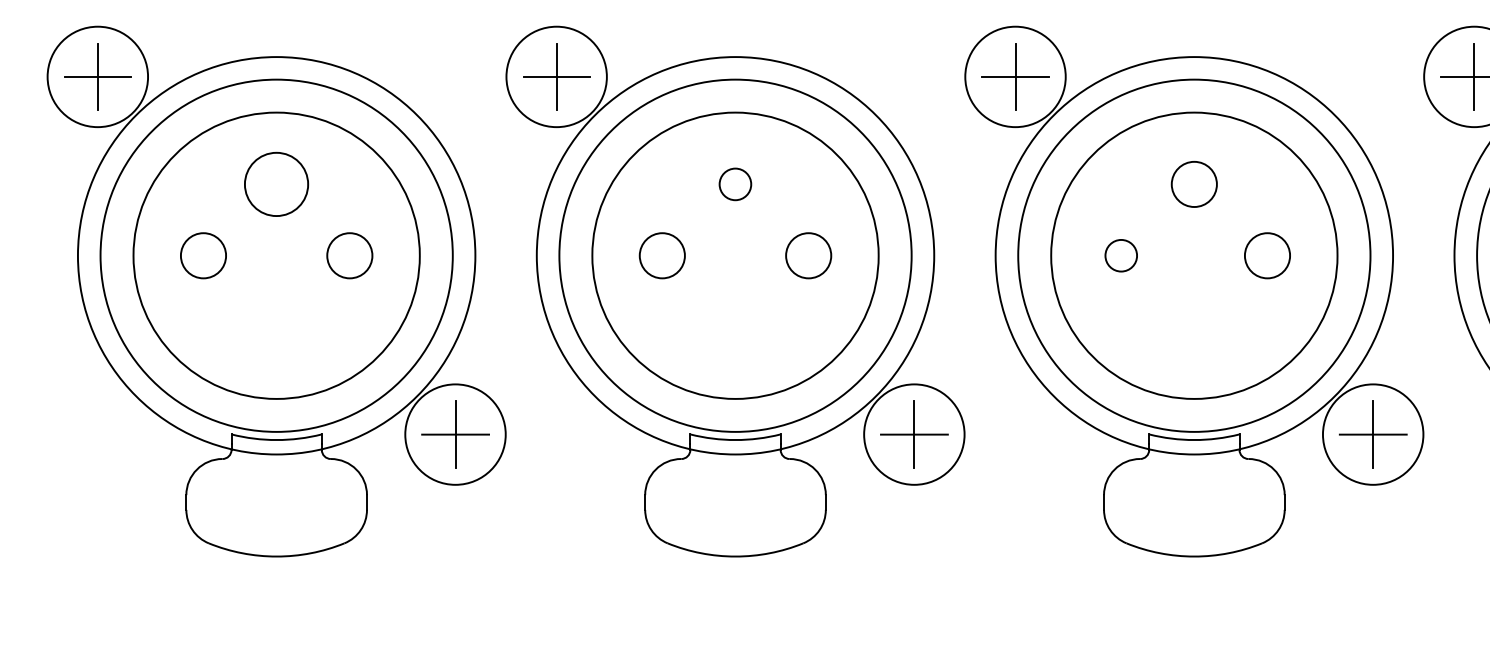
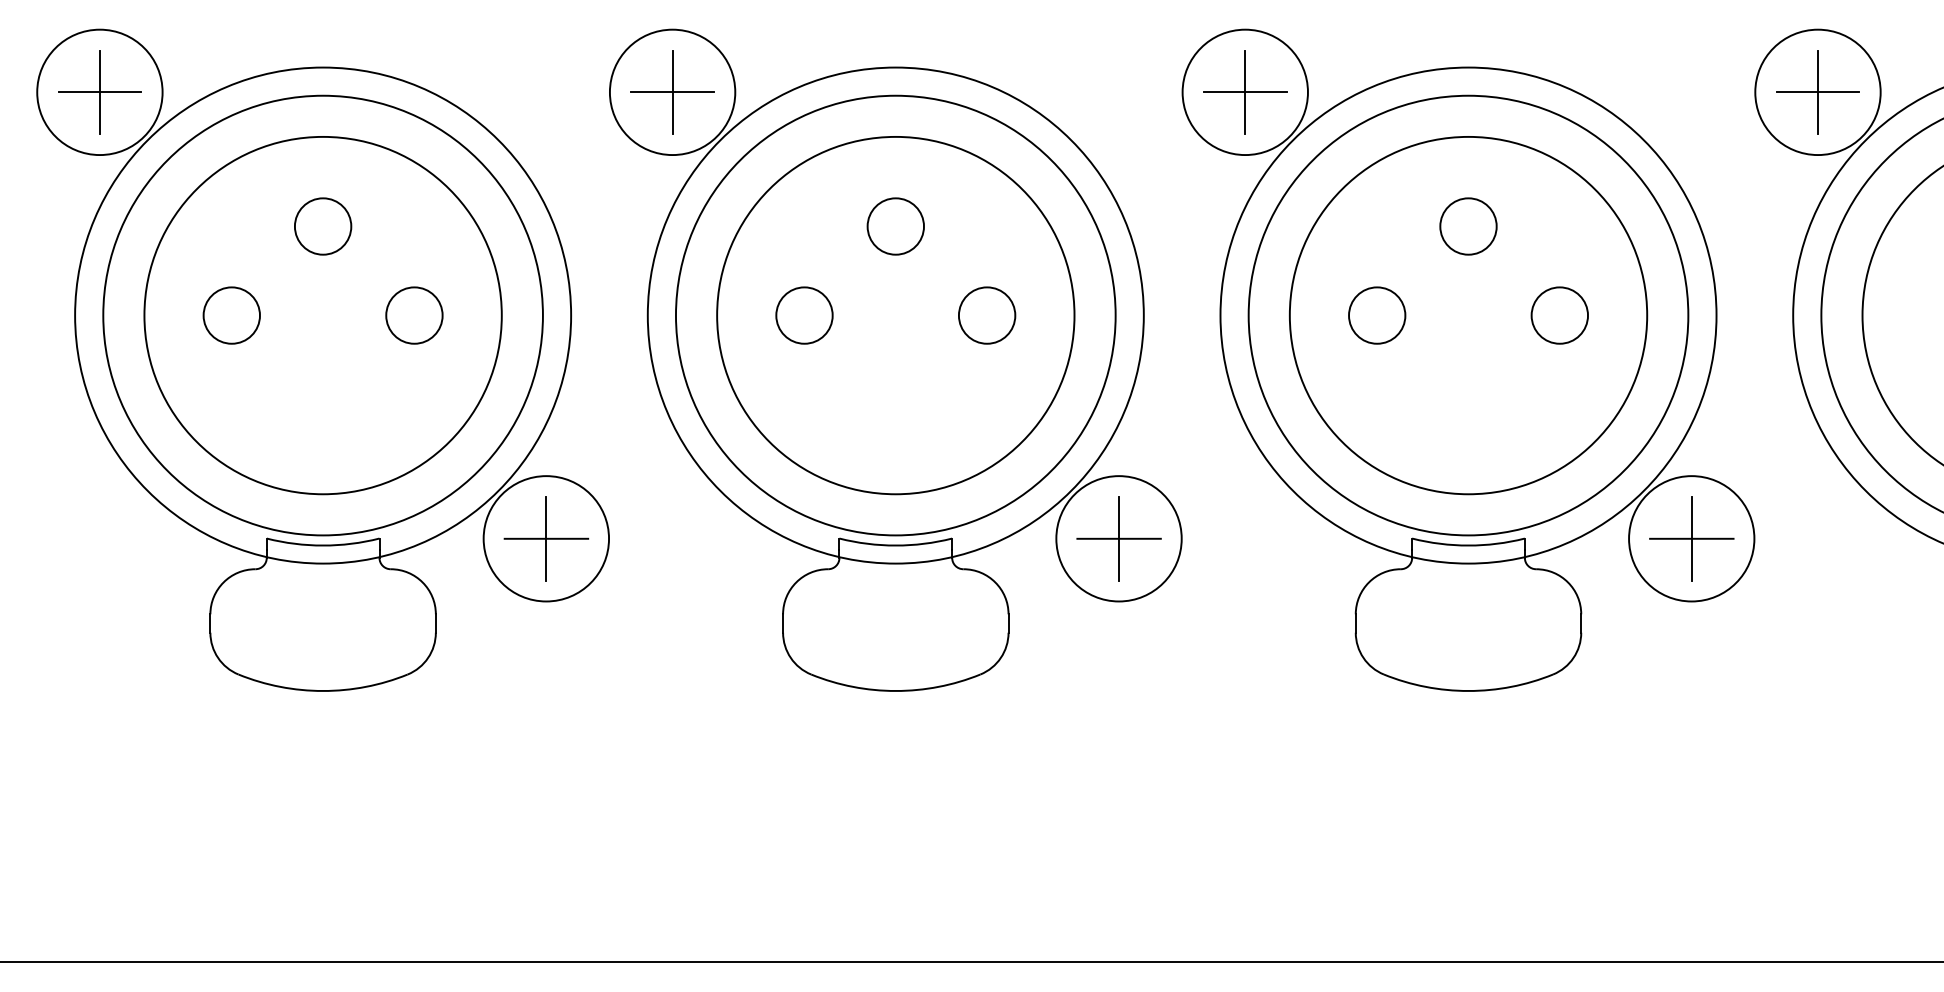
circle: (276, 184) -> (323, 226), size x0.71
circle: (735, 184) -> (895, 226), size x1.43
circle: (1121, 255) -> (1377, 315), size x1.43

